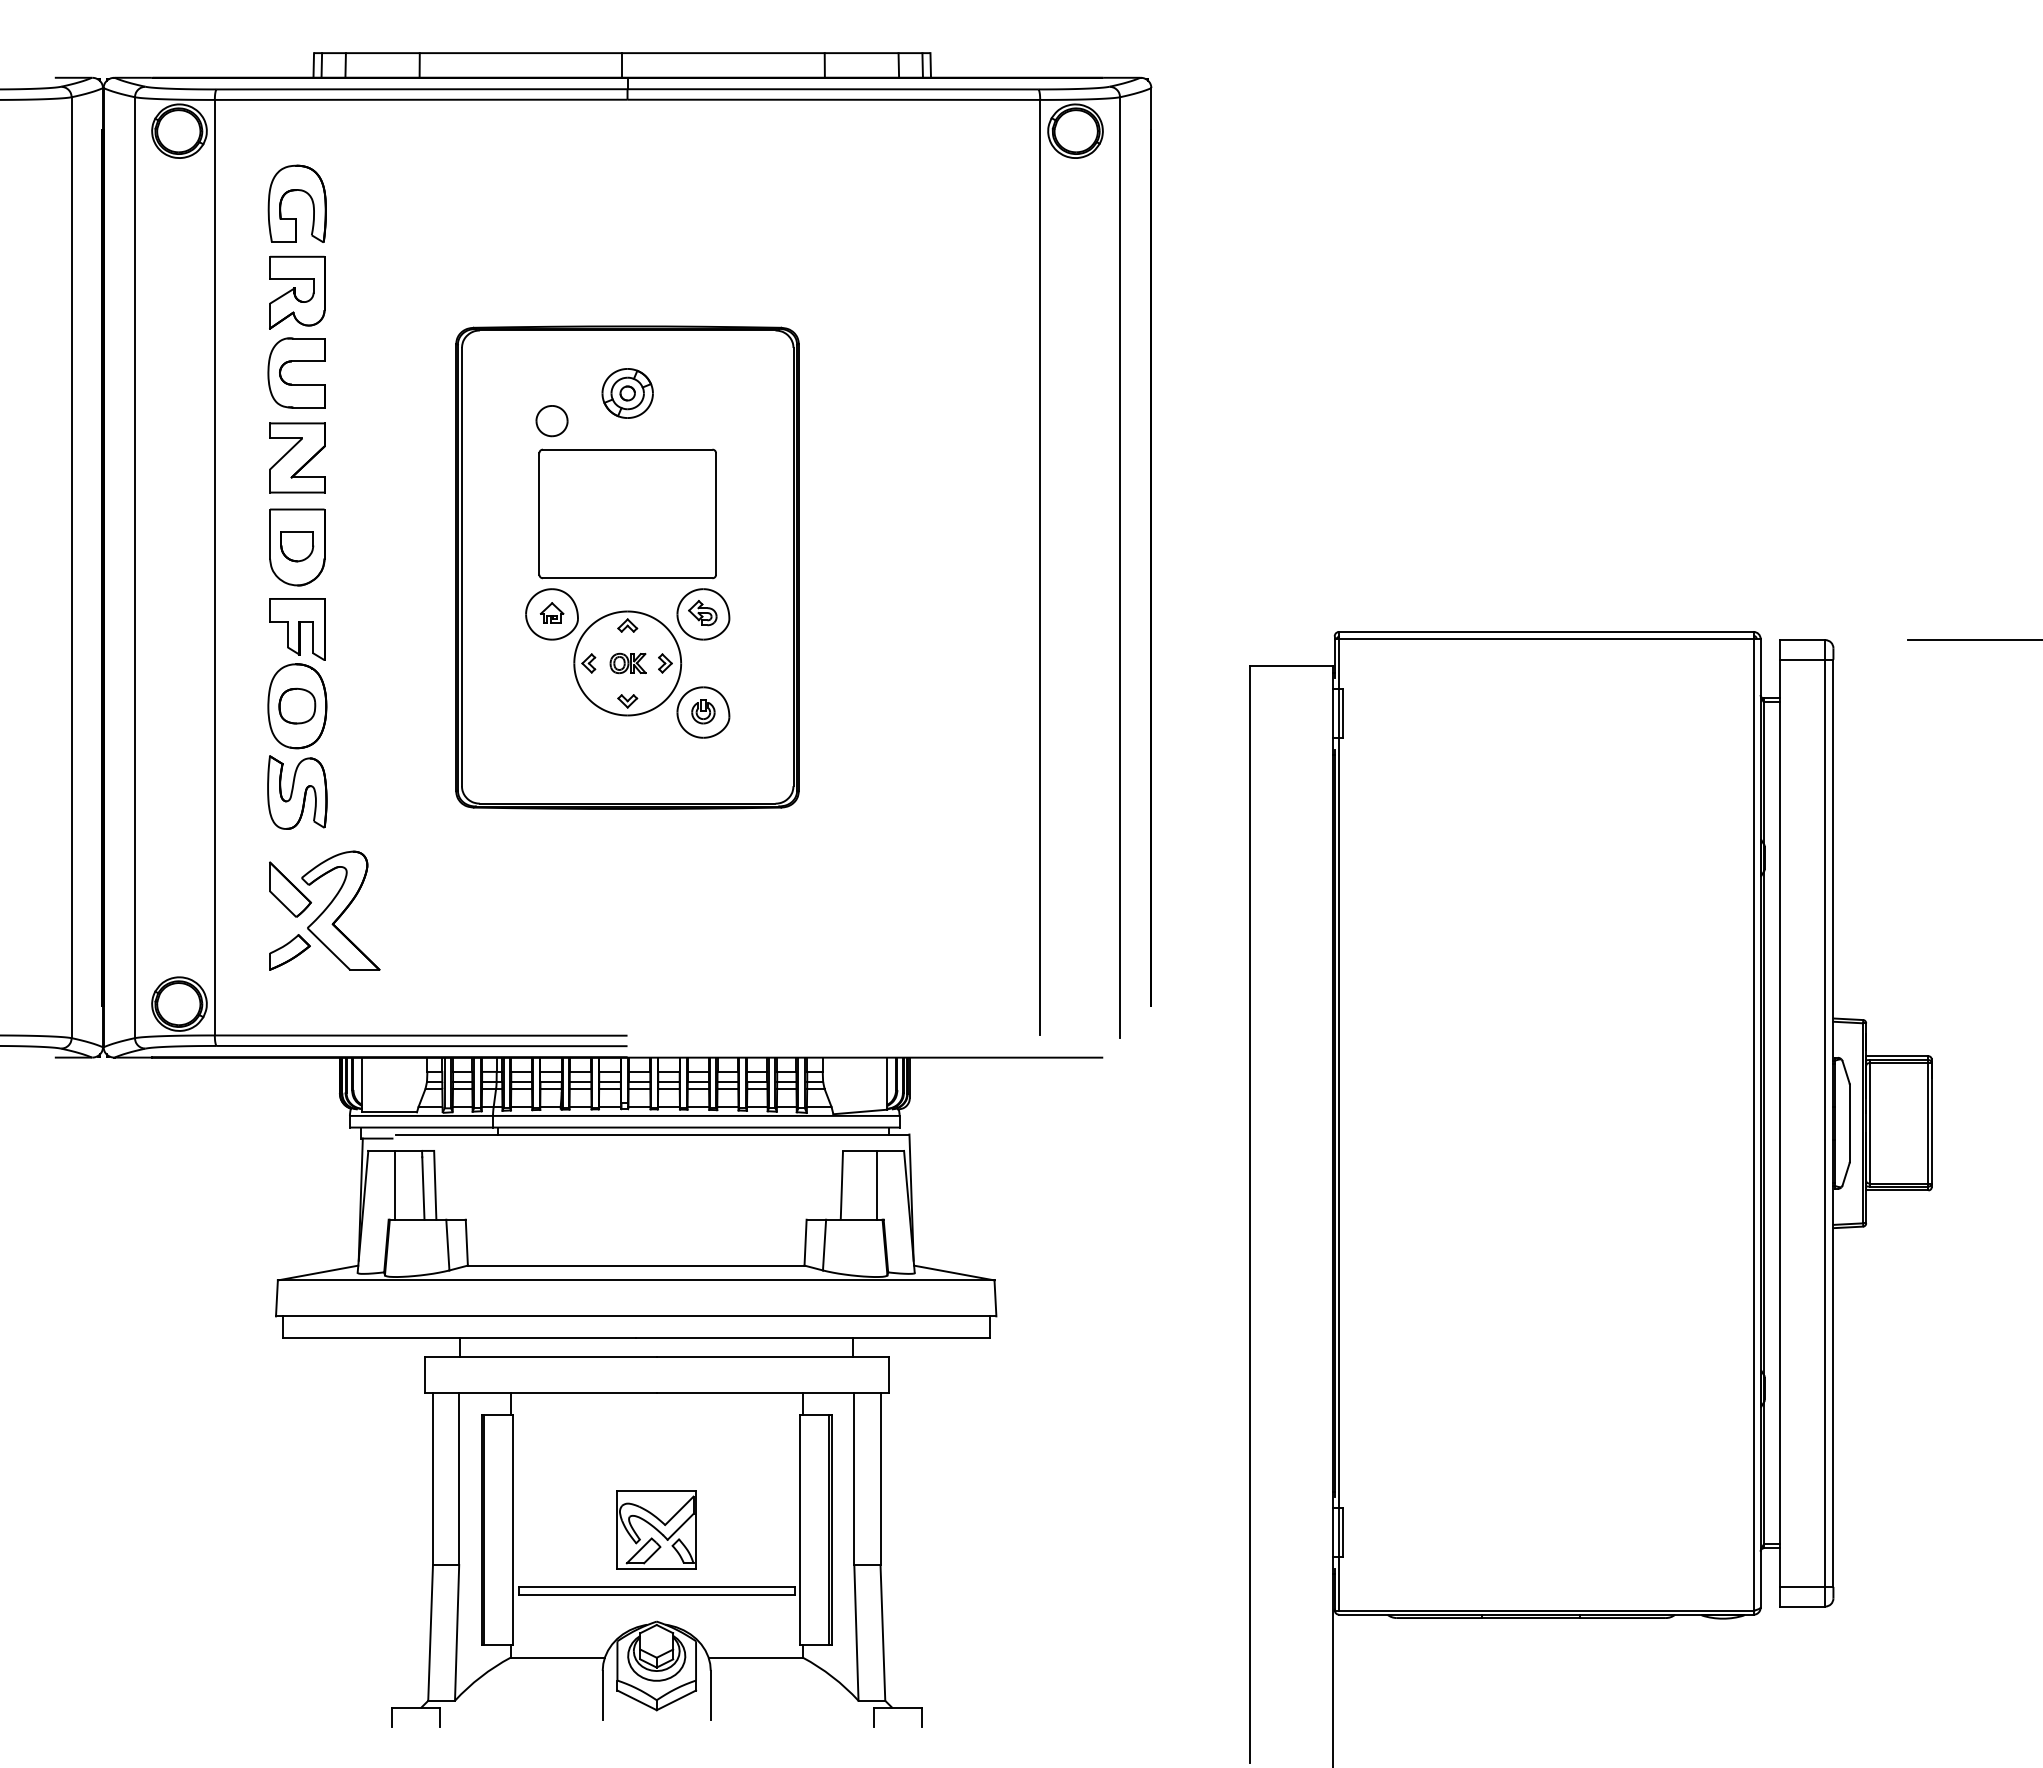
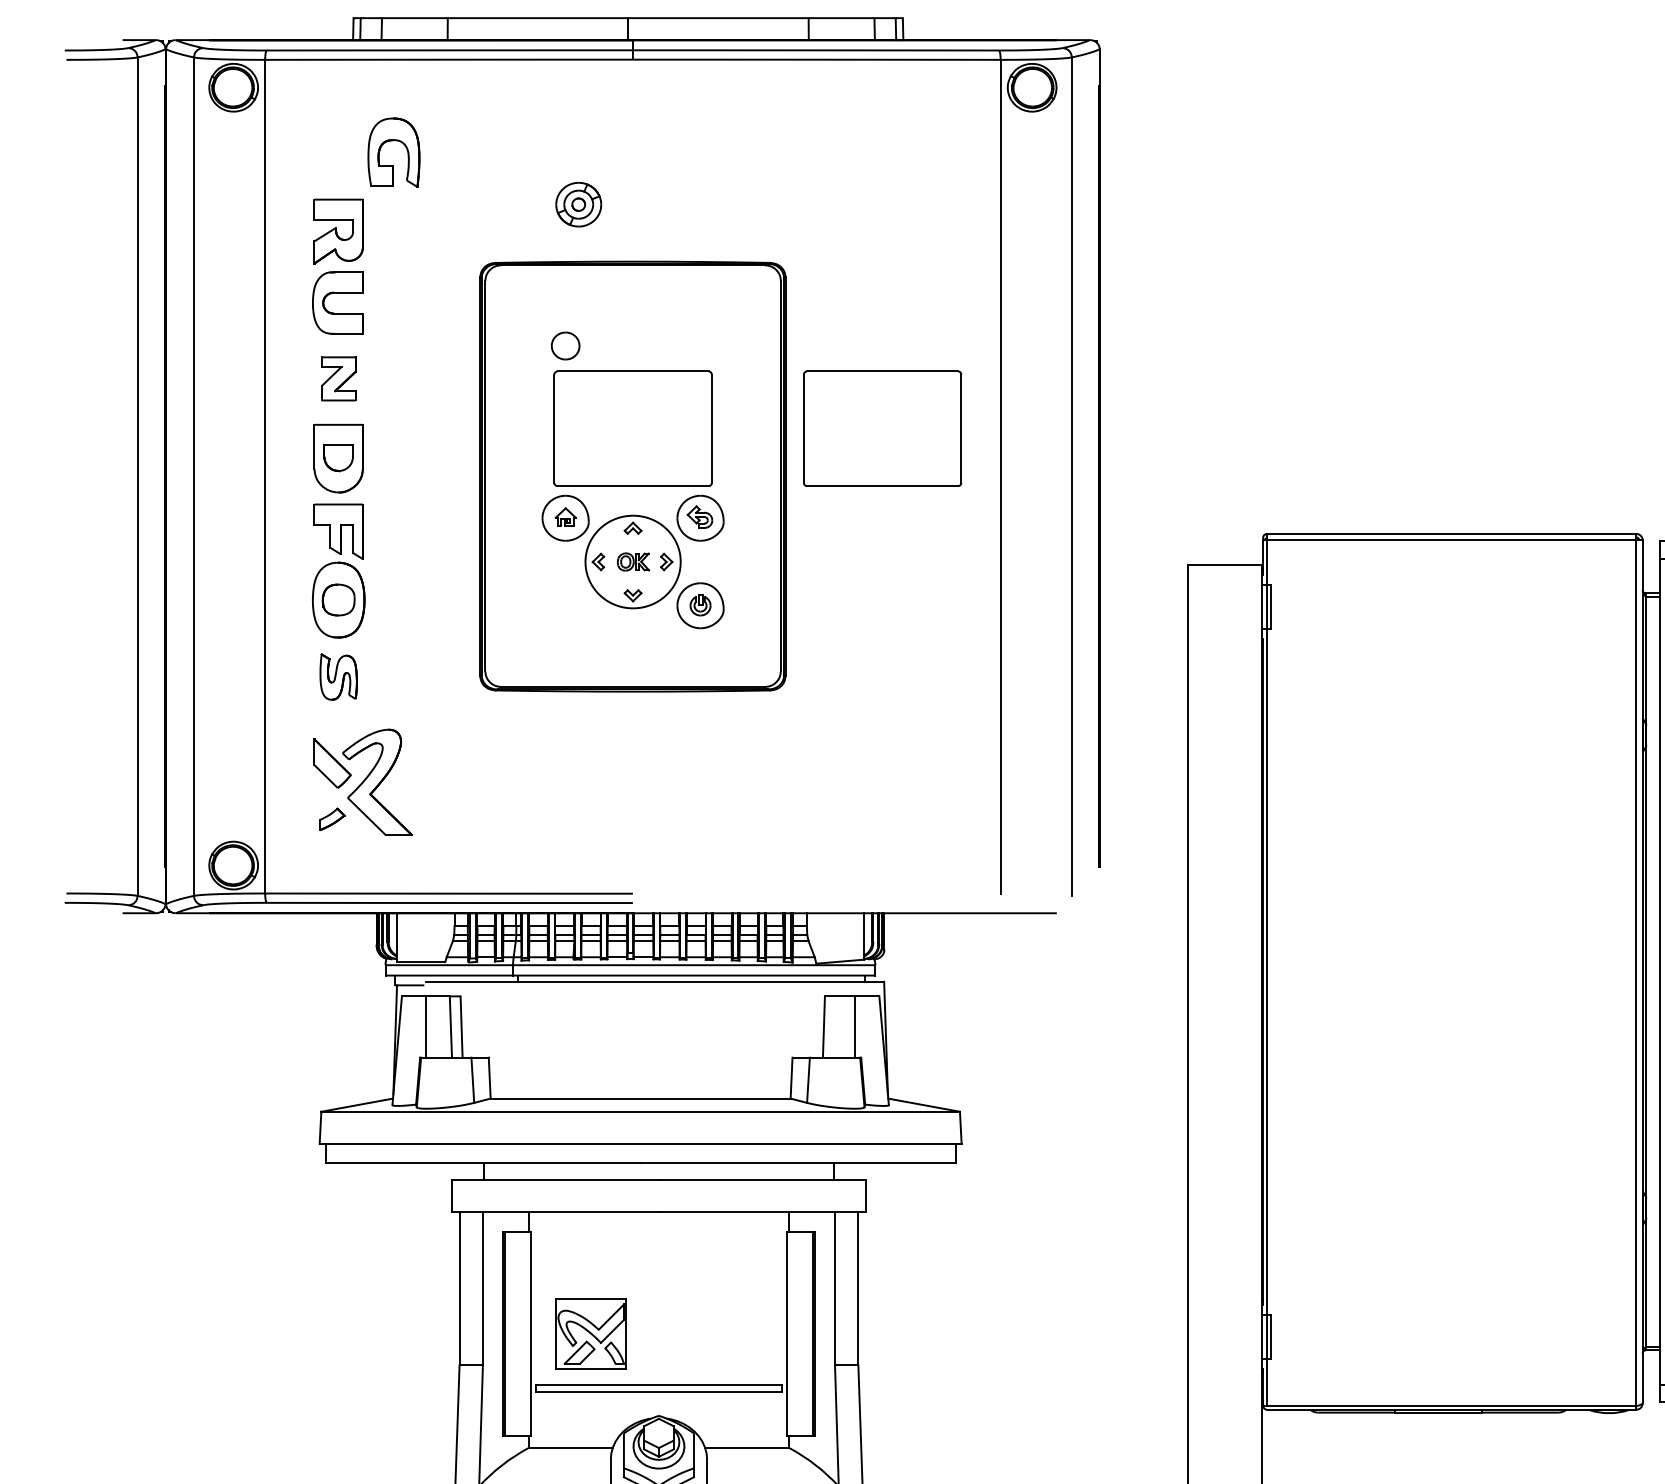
part: (295, 191) -> (392, 141), moved
part: (627, 393) -> (578, 204), moved
part: (297, 457) -> (338, 378), size x0.7
part: (907, 513) -> (882, 428), added
part: (297, 792) -> (338, 676), size x0.7
part: (289, 952) -> (331, 819), size x0.7
part: (656, 1529) -> (591, 1333), moved

